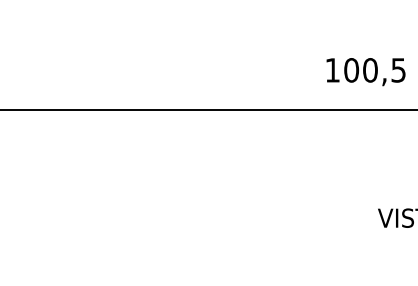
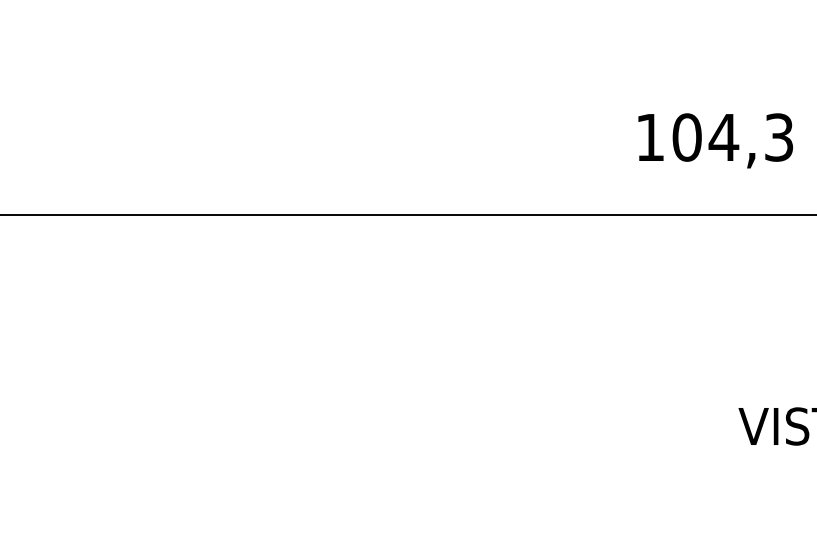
text: (383, 70) -> (749, 137), 100,5 -> 104,3

